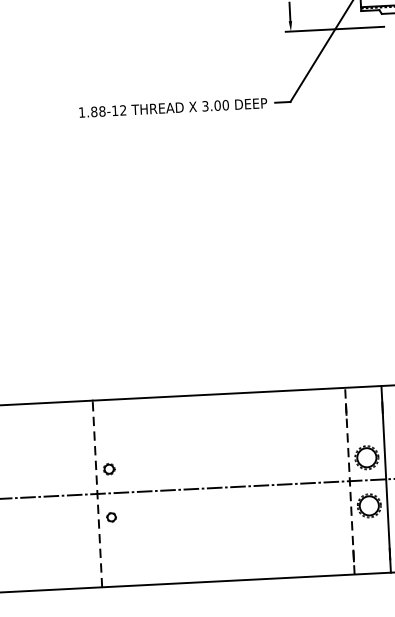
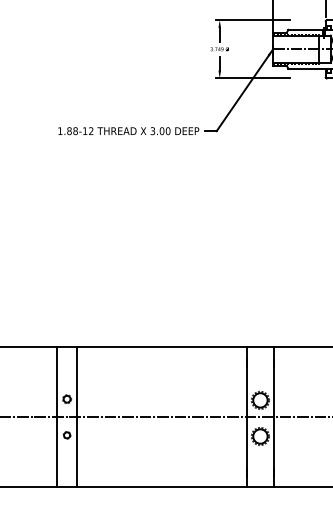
line: (349, 480) -> (246, 416), dashed -> solid
line: (97, 492) -> (57, 416), dashed -> solid
line: (122, 492) -> (76, 417), added

